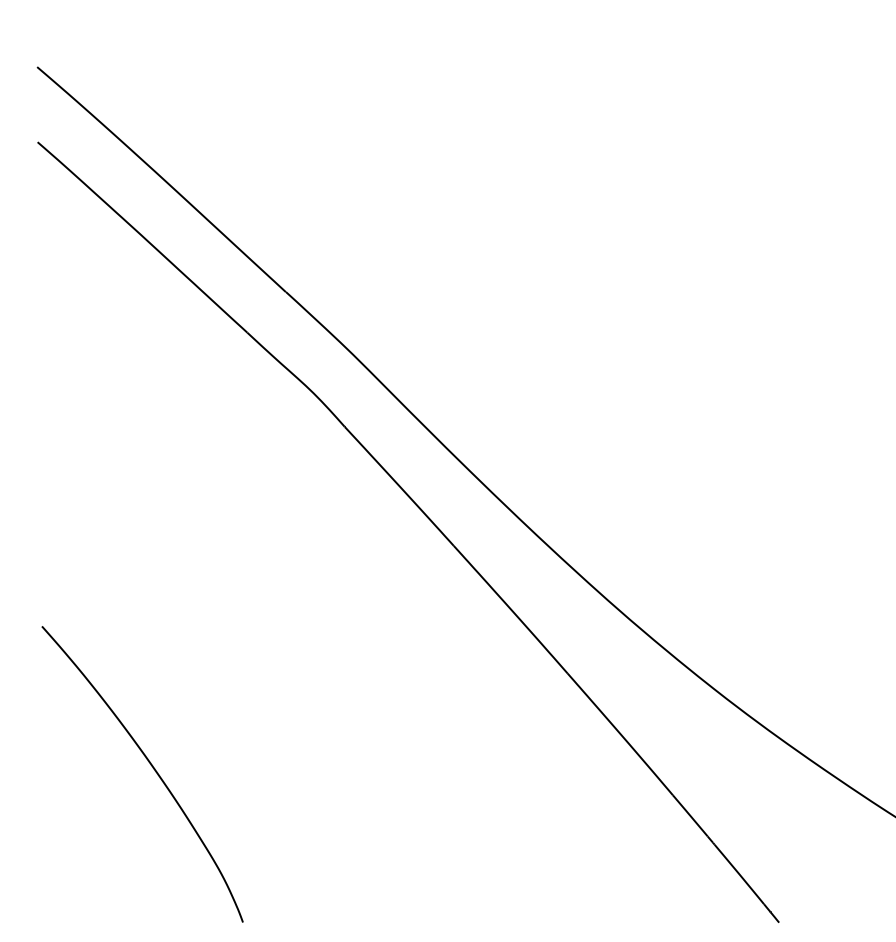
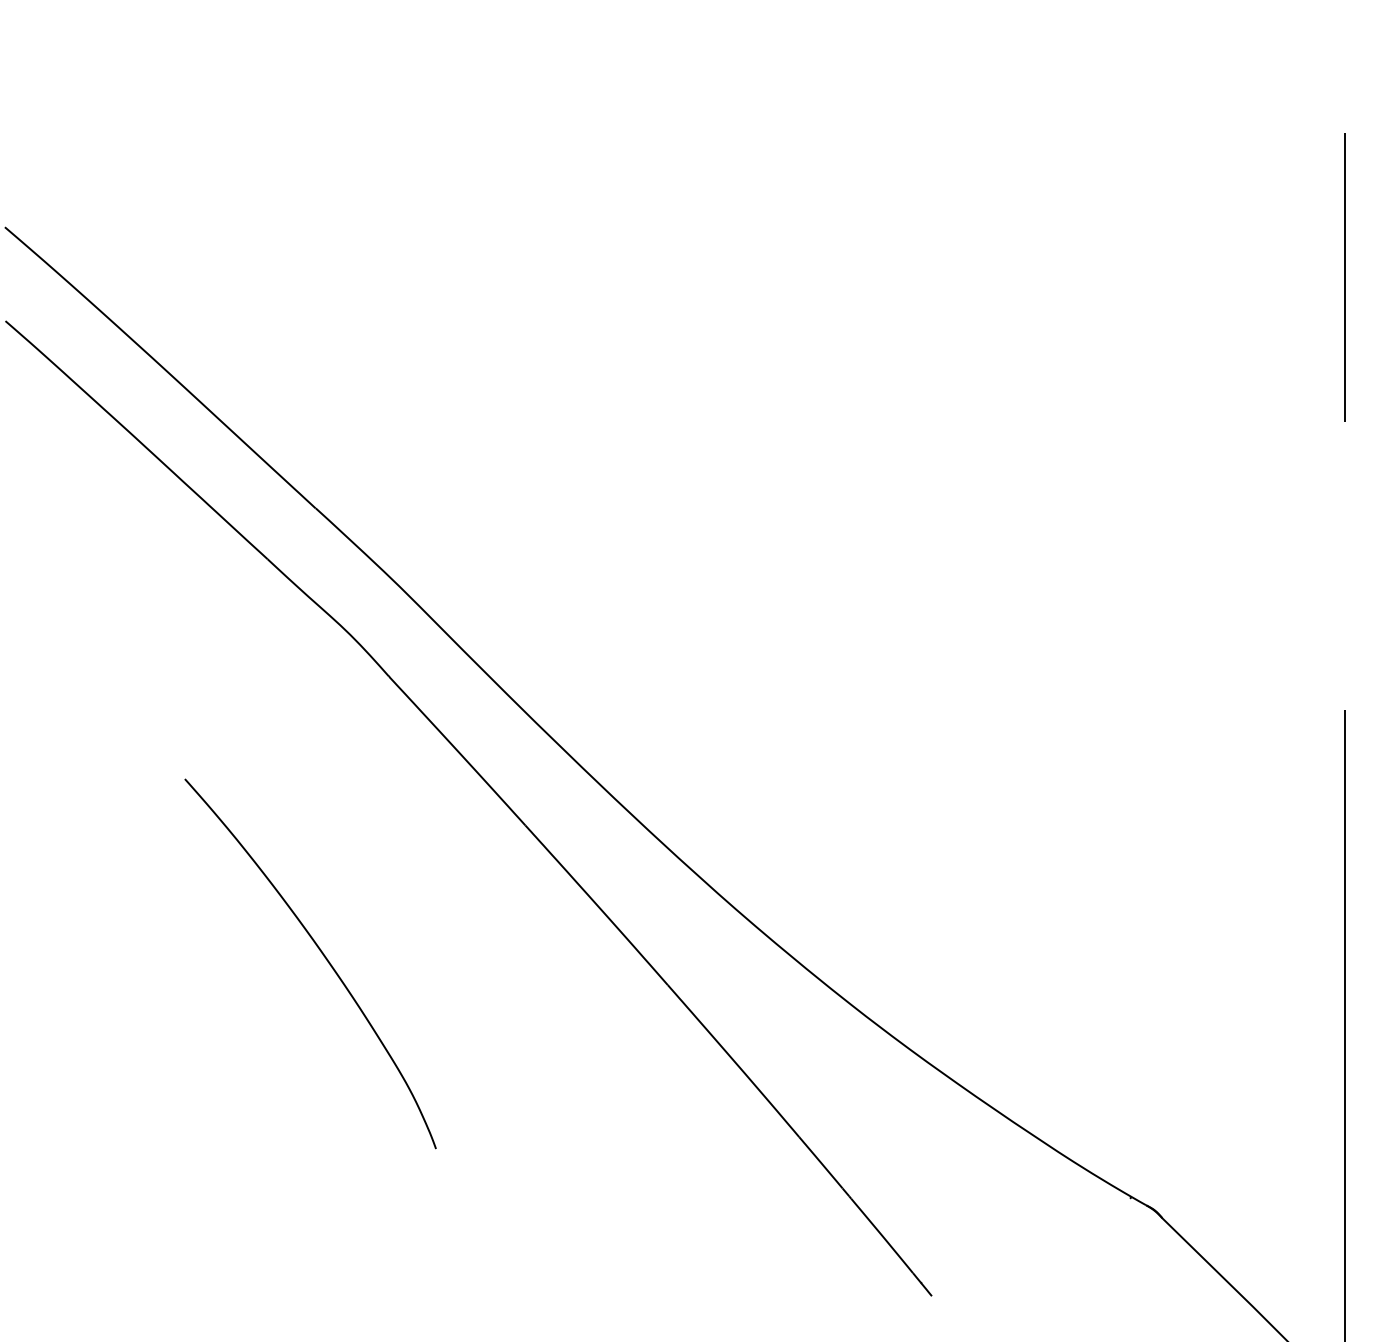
curve: (152, 768) -> (323, 956), moved

